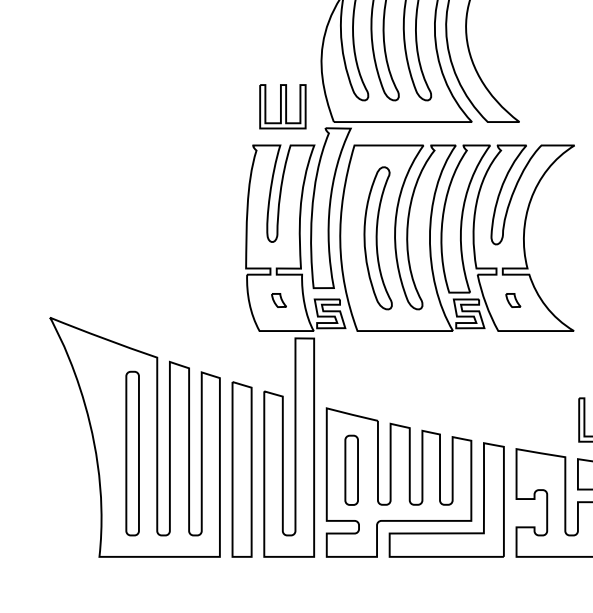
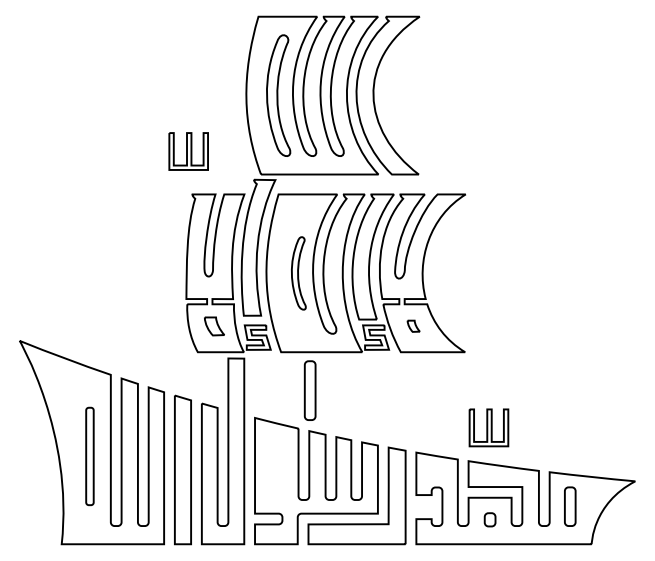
part: (282, 106) -> (188, 151), moved
part: (377, 238) -> (298, 273), size x0.6
part: (279, 299) -> (214, 325), size x1.6
part: (132, 453) -> (89, 456), size x0.7
part: (350, 470) -> (309, 390), moved

